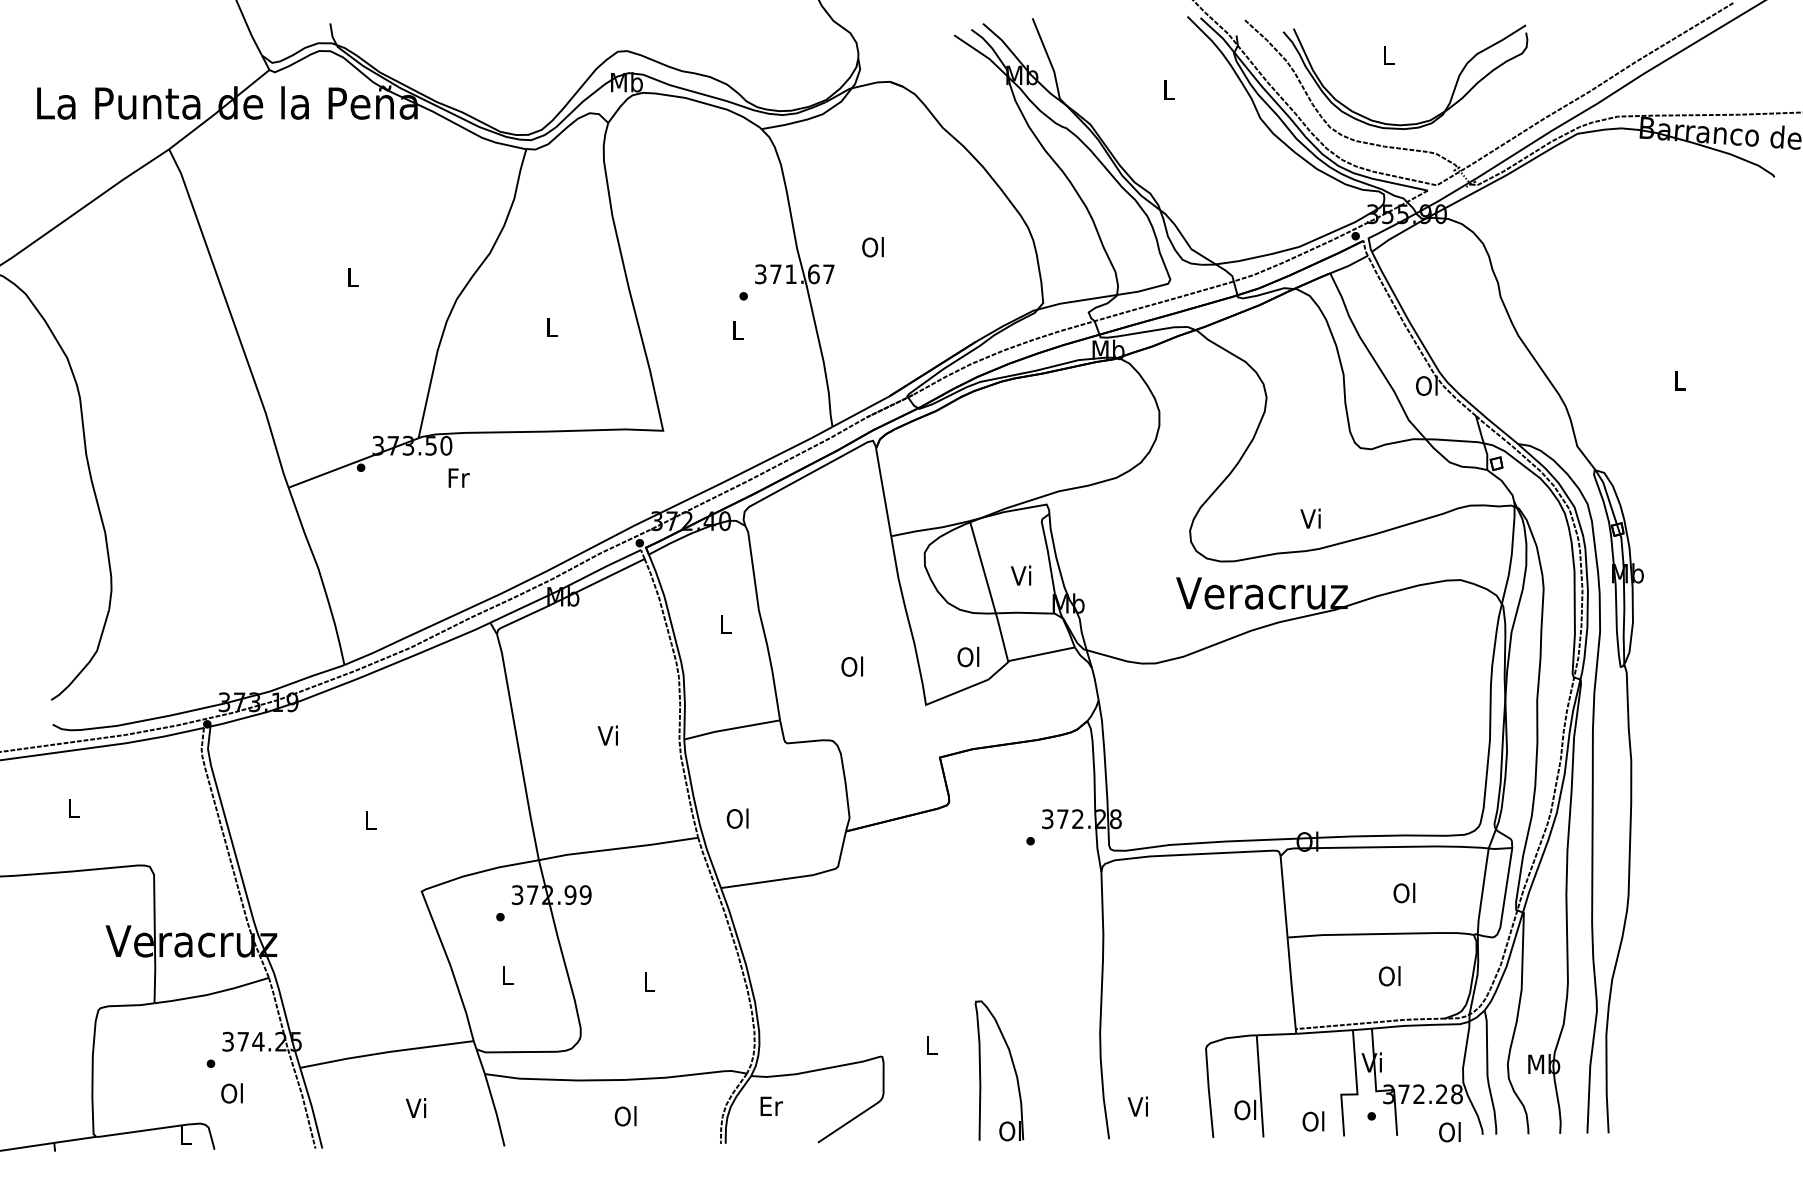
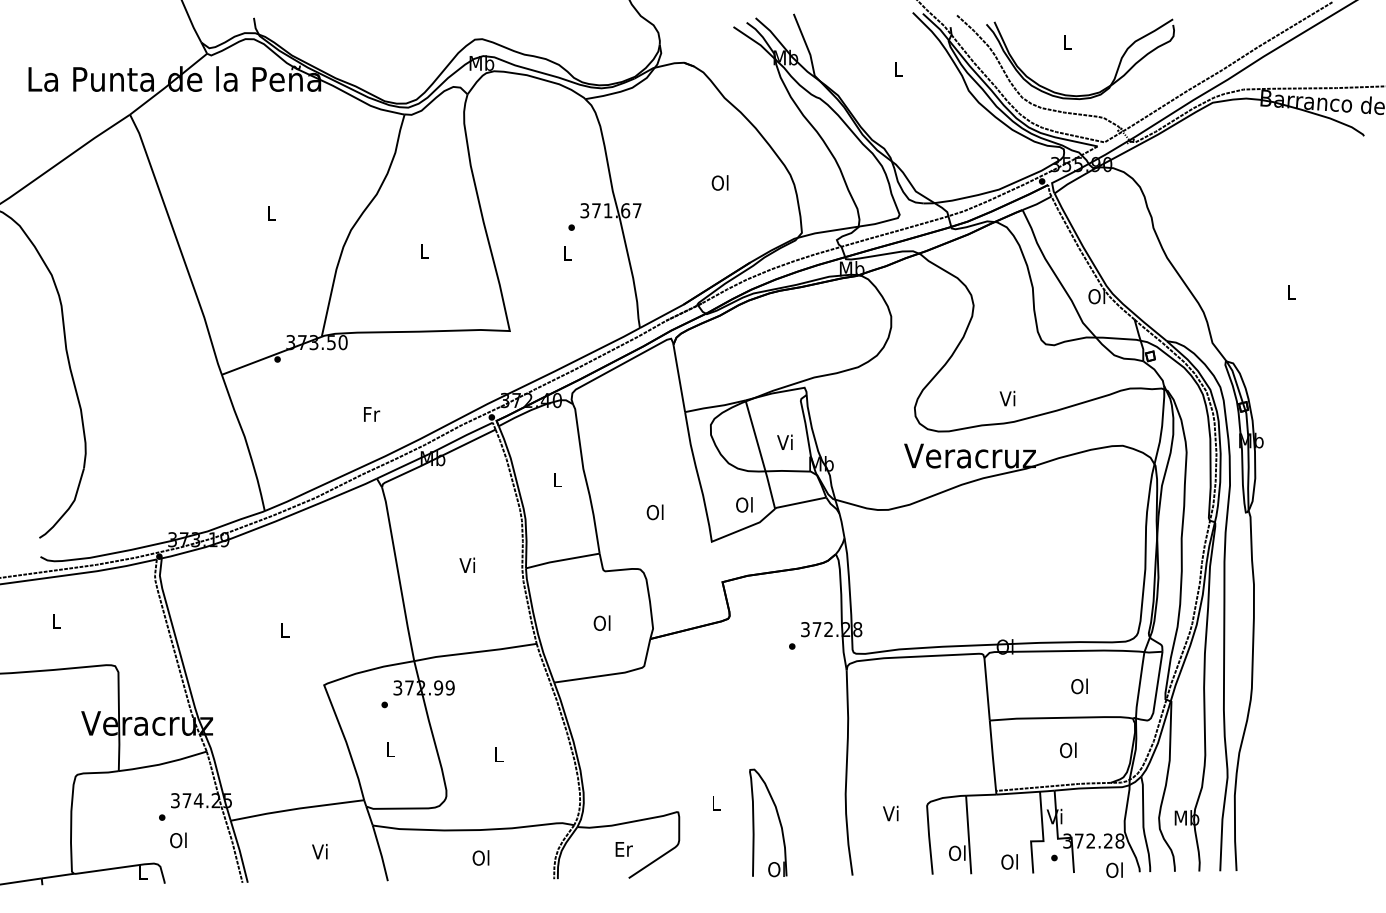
text: (872, 246) -> (719, 182), moved
text: (459, 478) -> (372, 414), moved
text: (736, 817) -> (601, 622), moved
text: (770, 1106) -> (623, 849), moved
text: (1137, 1106) -> (890, 813), moved

